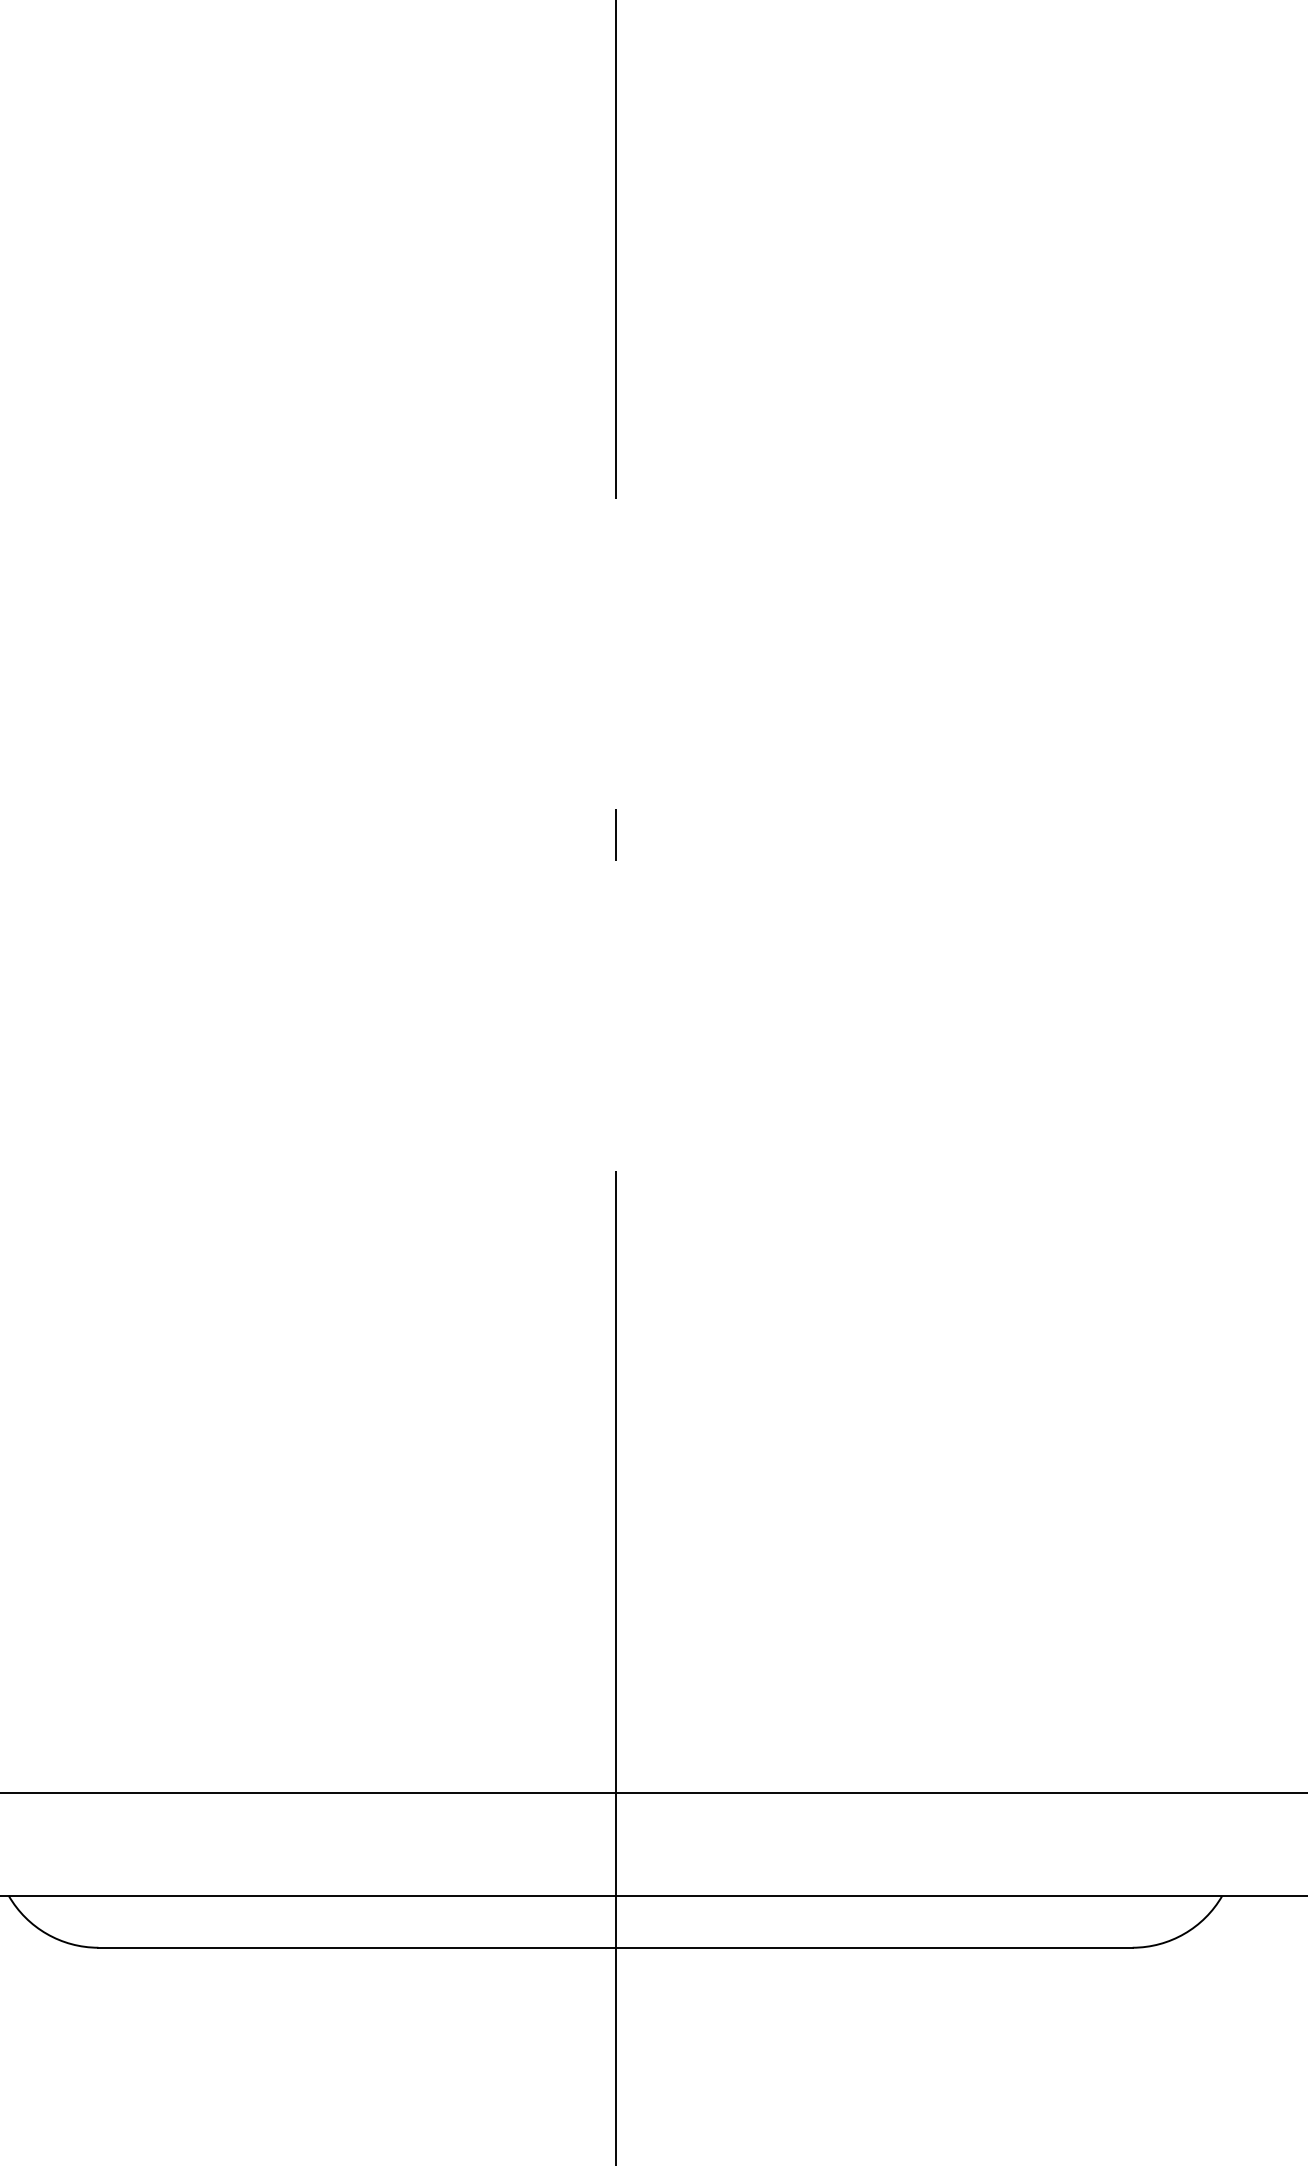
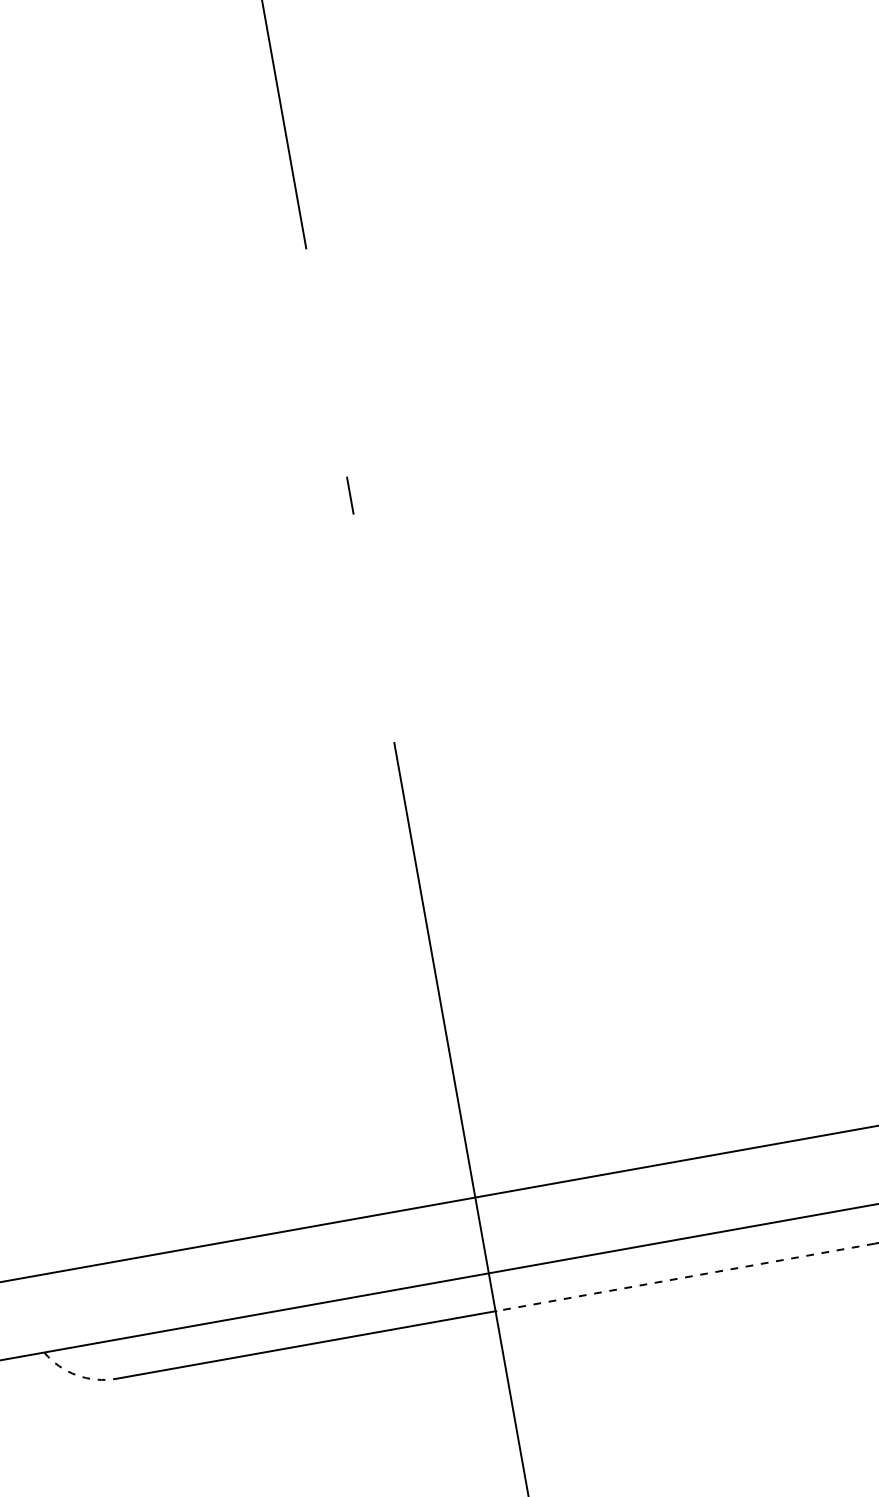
arc: (46, 1933) -> (76, 1375), solid -> dashed
line: (874, 1947) -> (685, 1277), solid -> dashed

